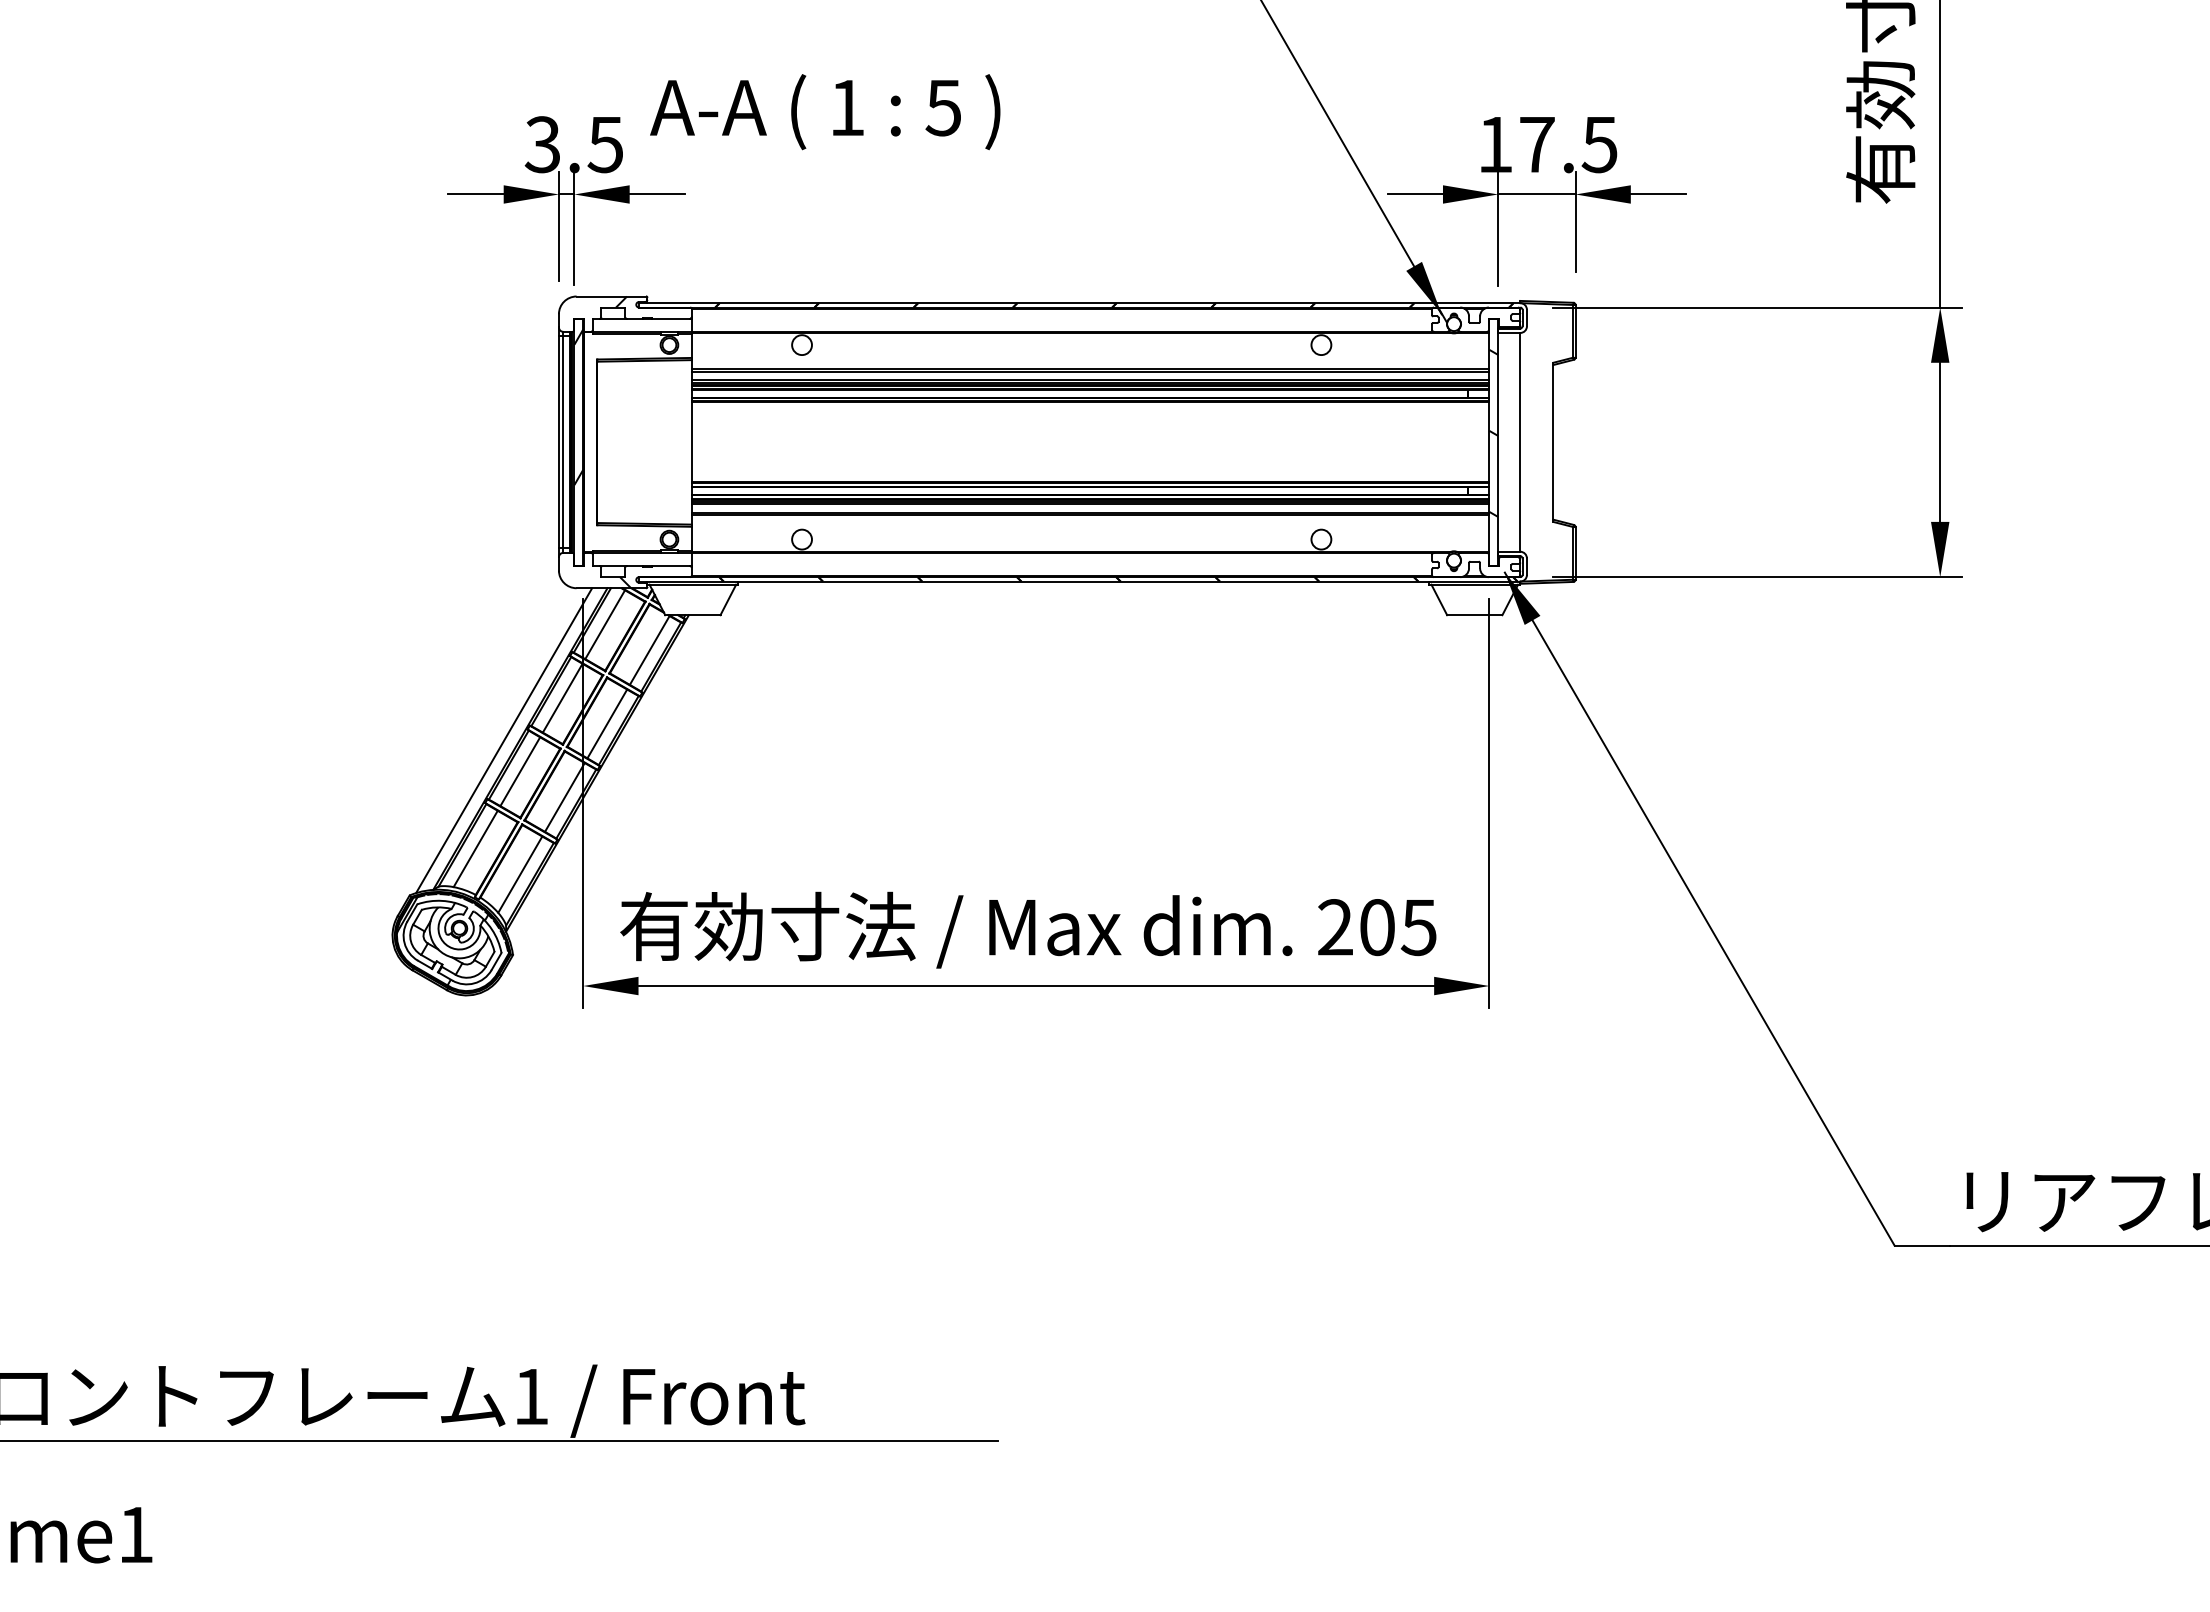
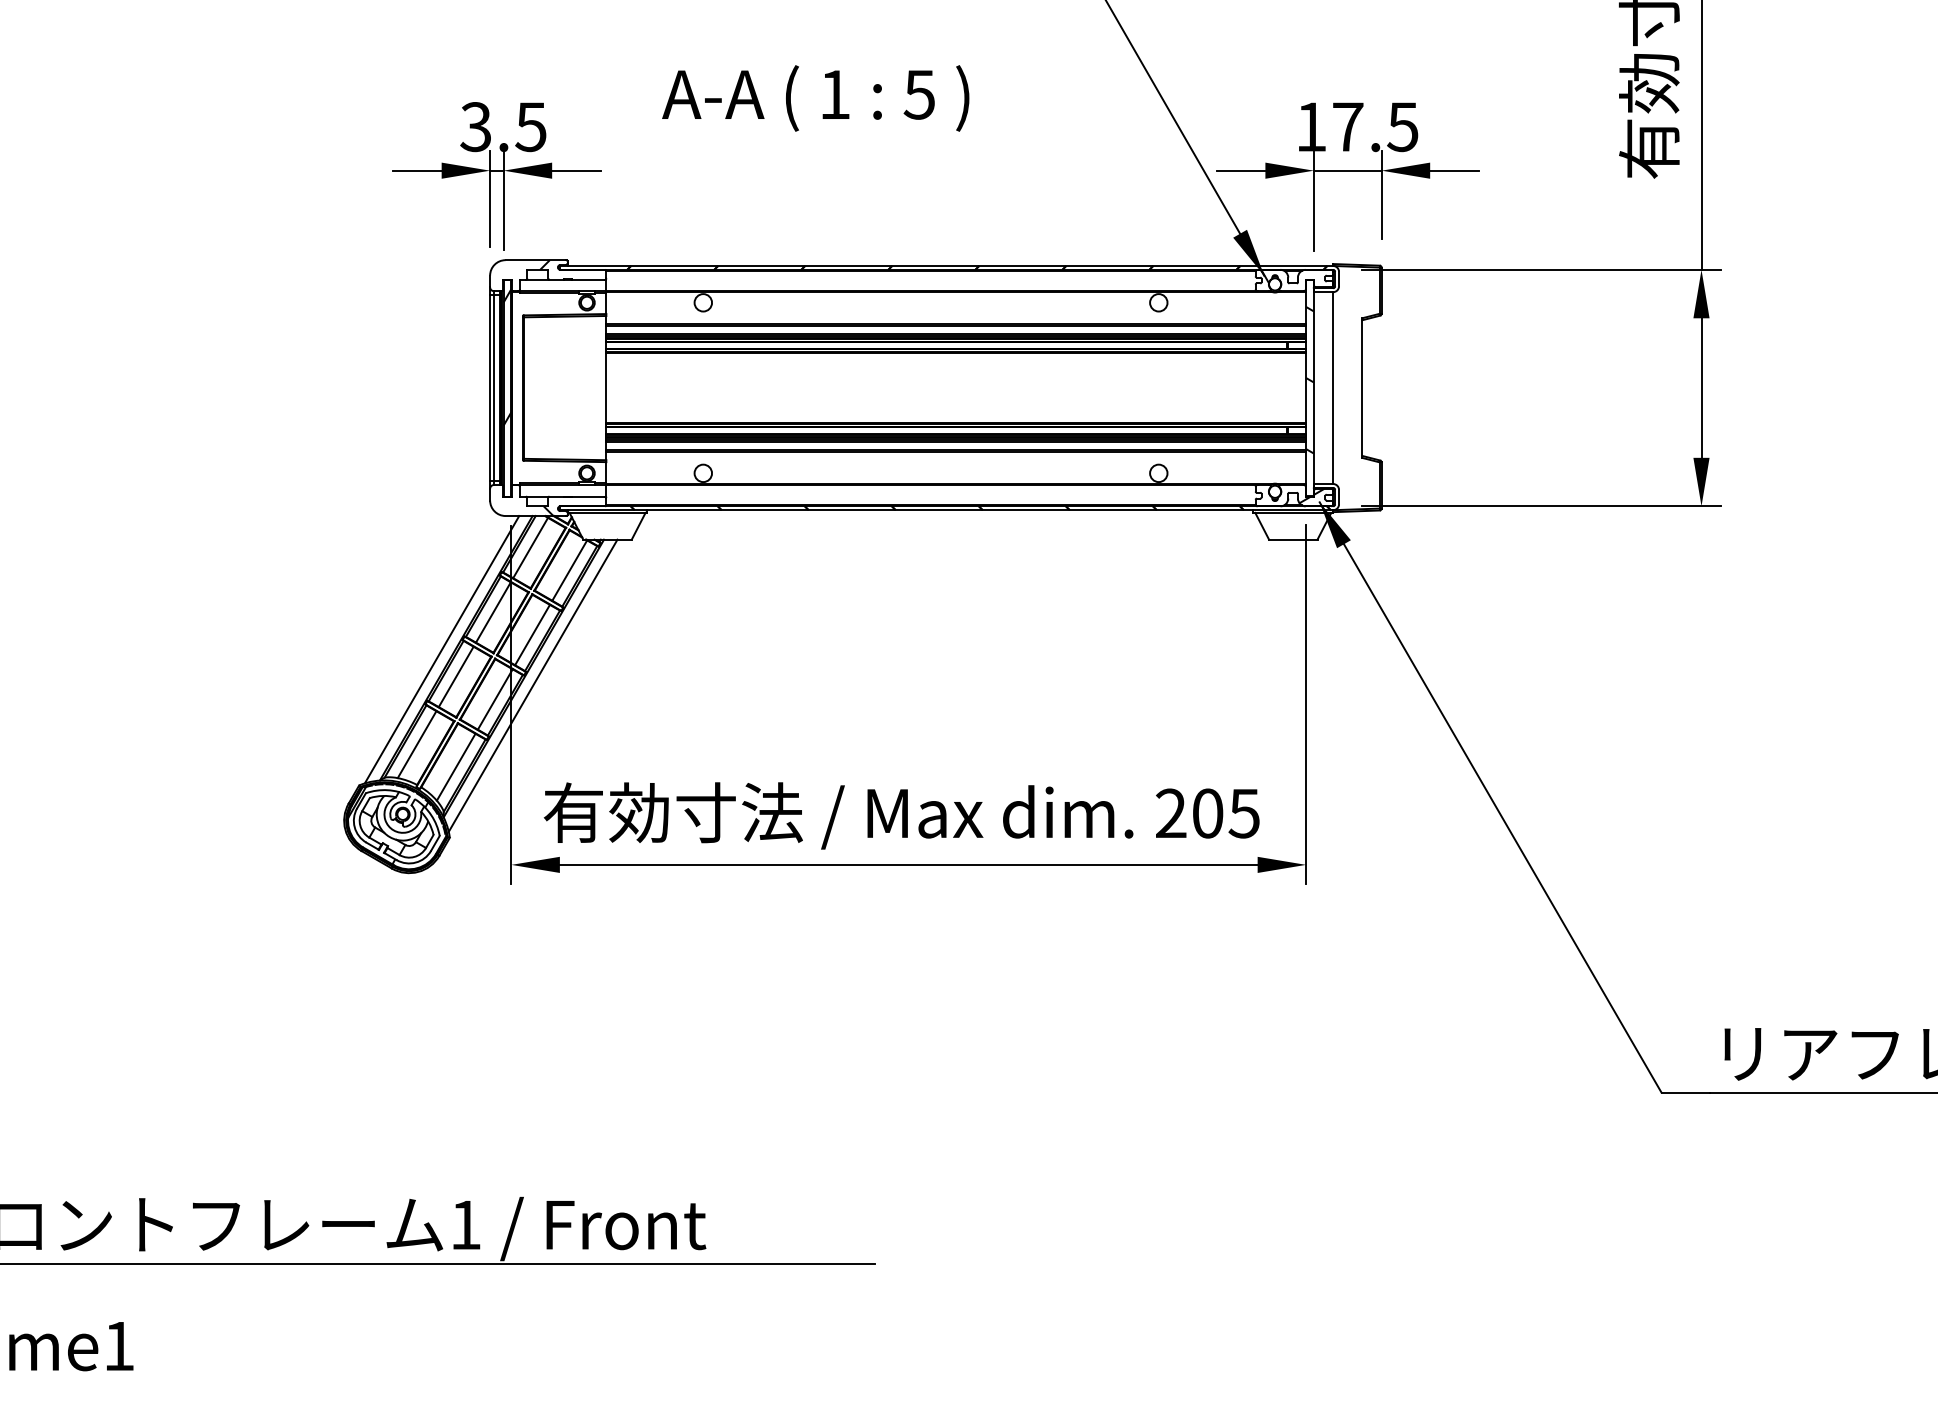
text: (825, 112) -> (815, 98), moved
hatch: (1495, 565) -> (1311, 496), added
line: (607, 781) -> (532, 685), added

